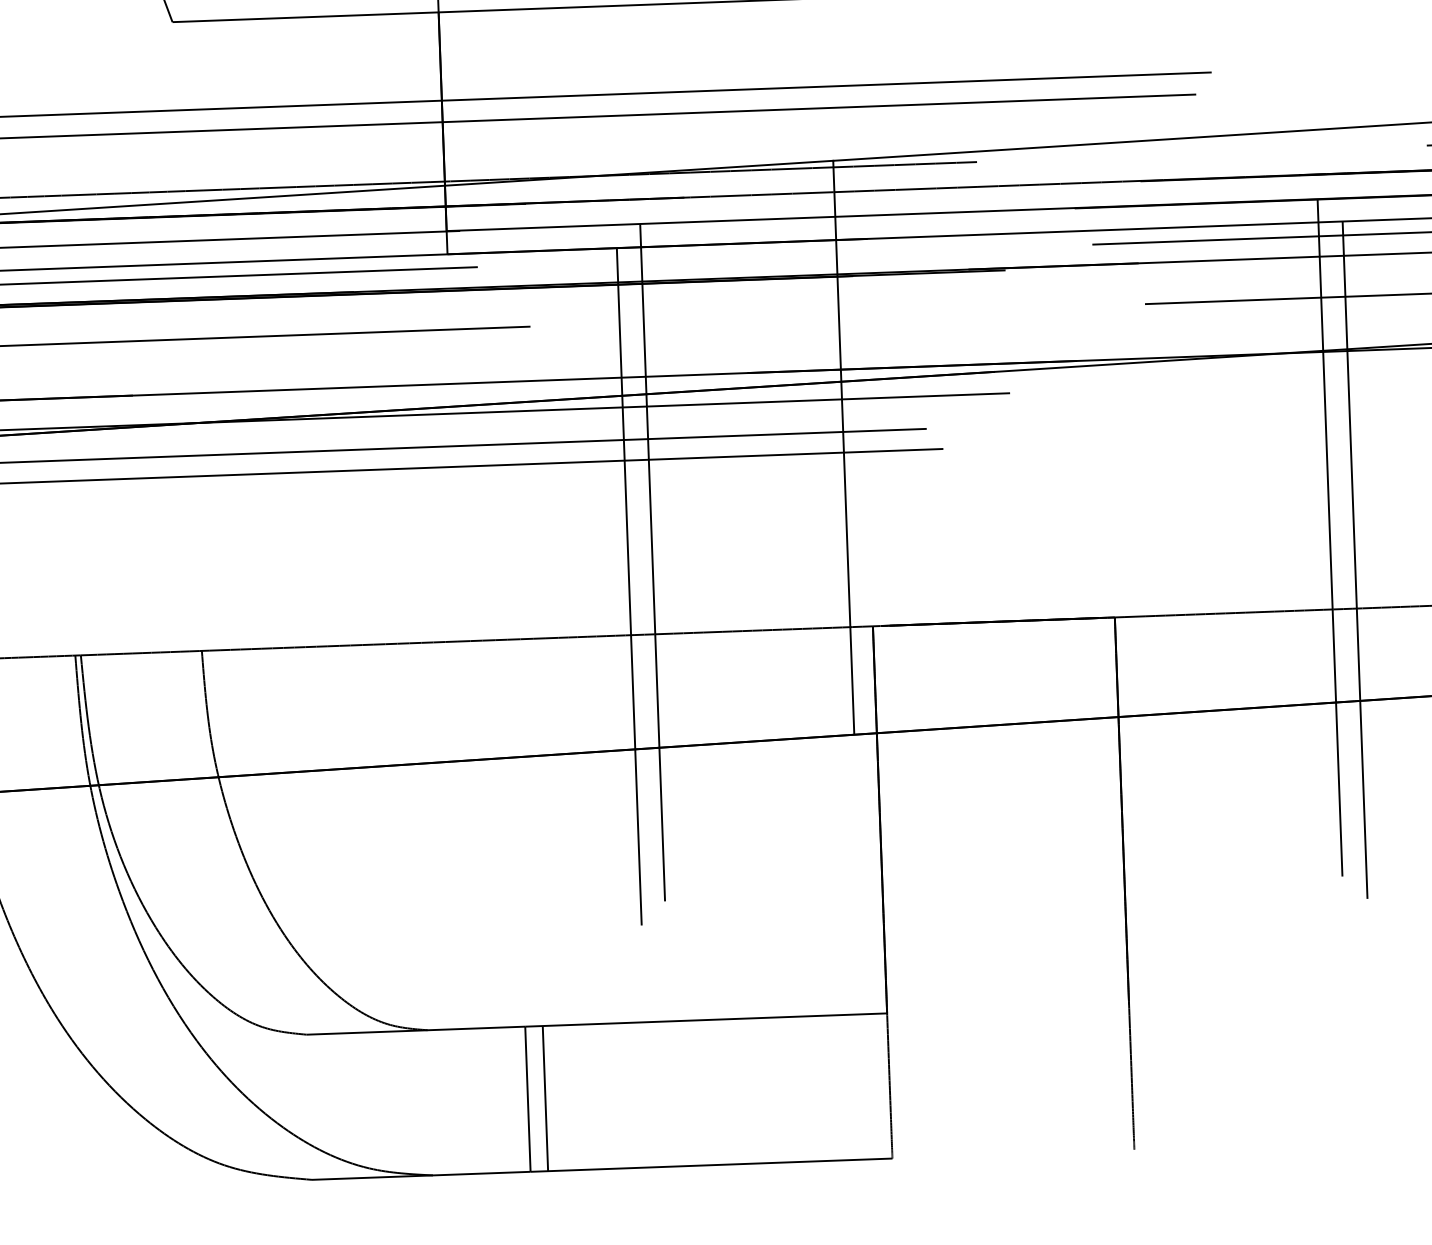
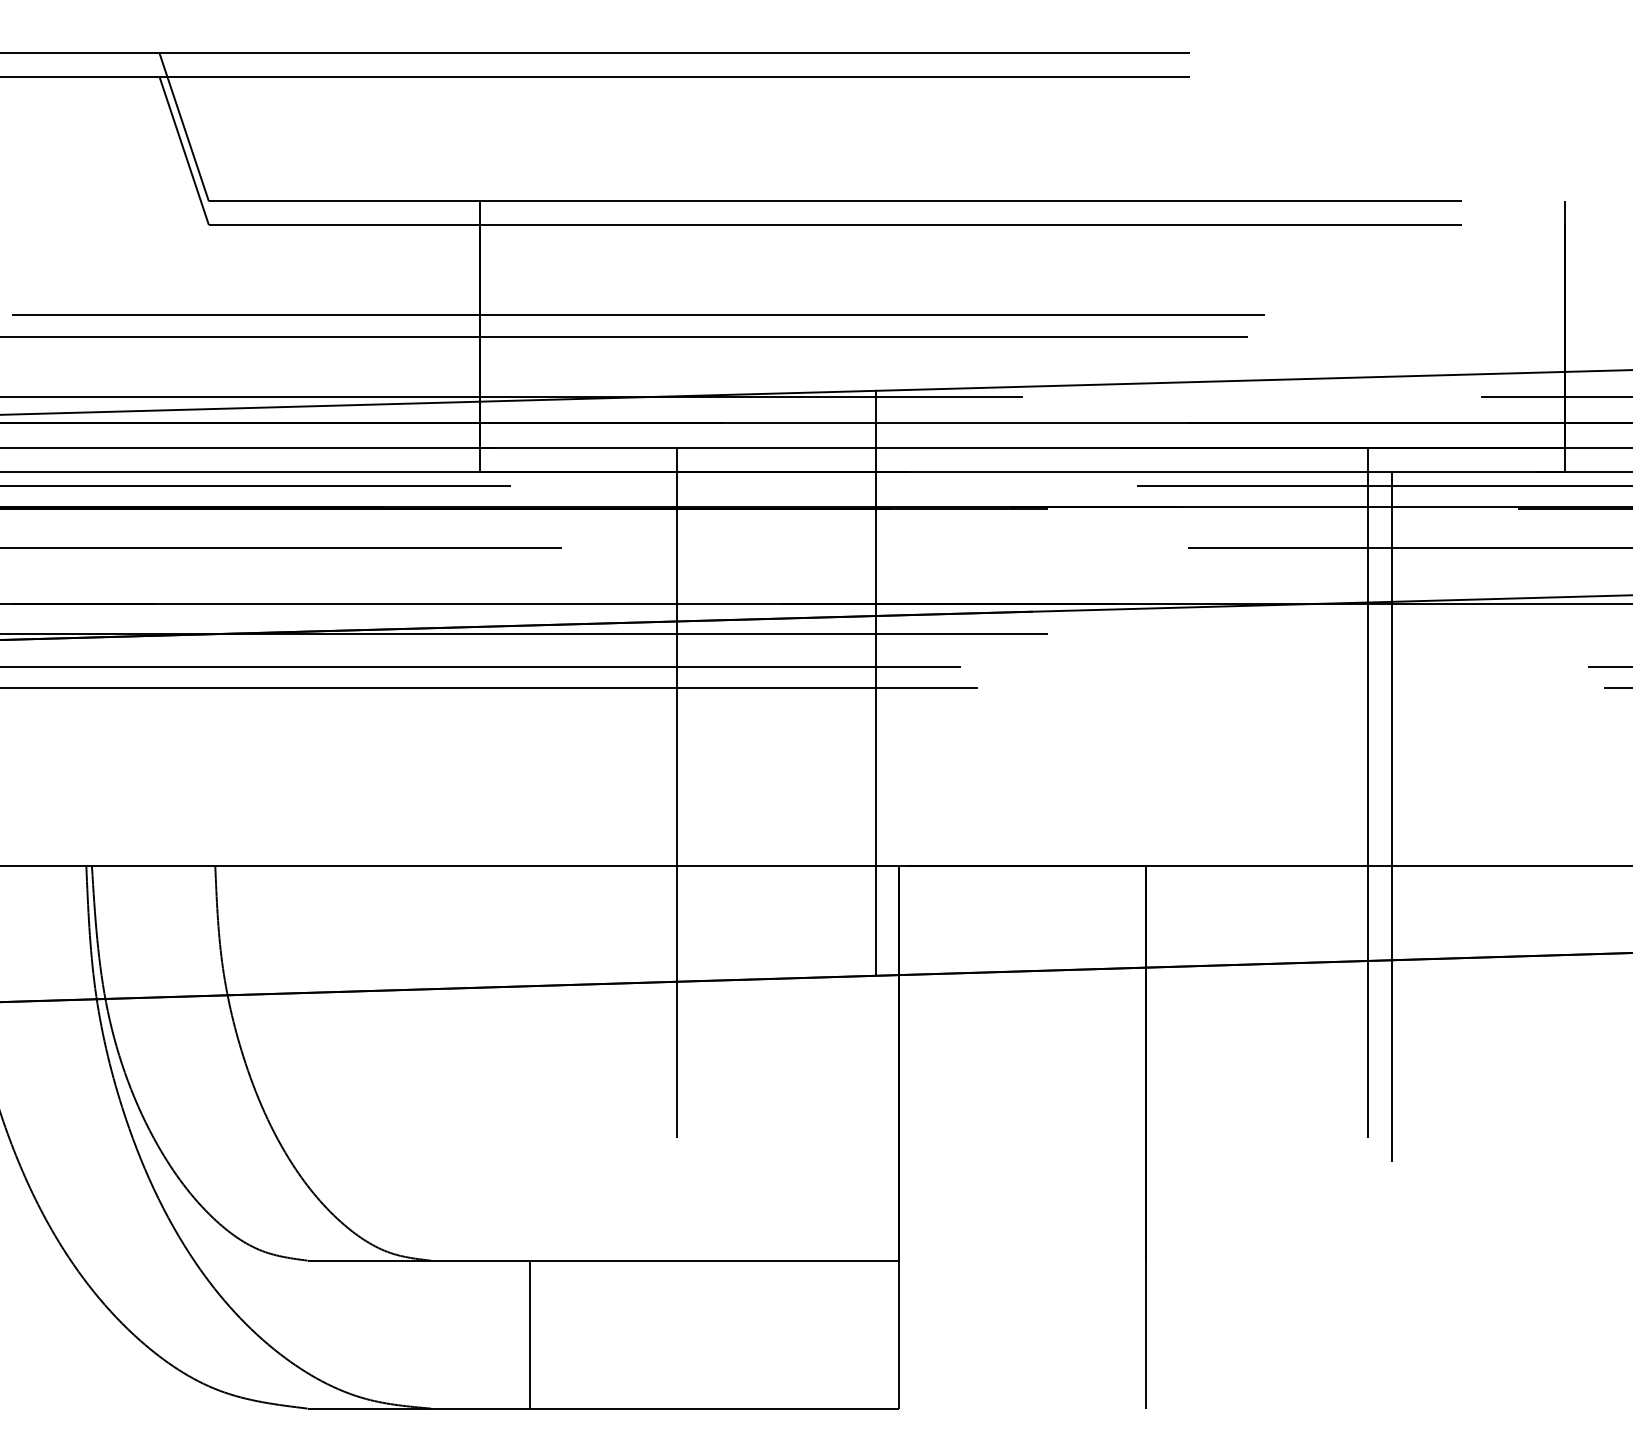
line: (629, 586) -> (652, 816), removed
line: (545, 1098) -> (548, 1334), removed

